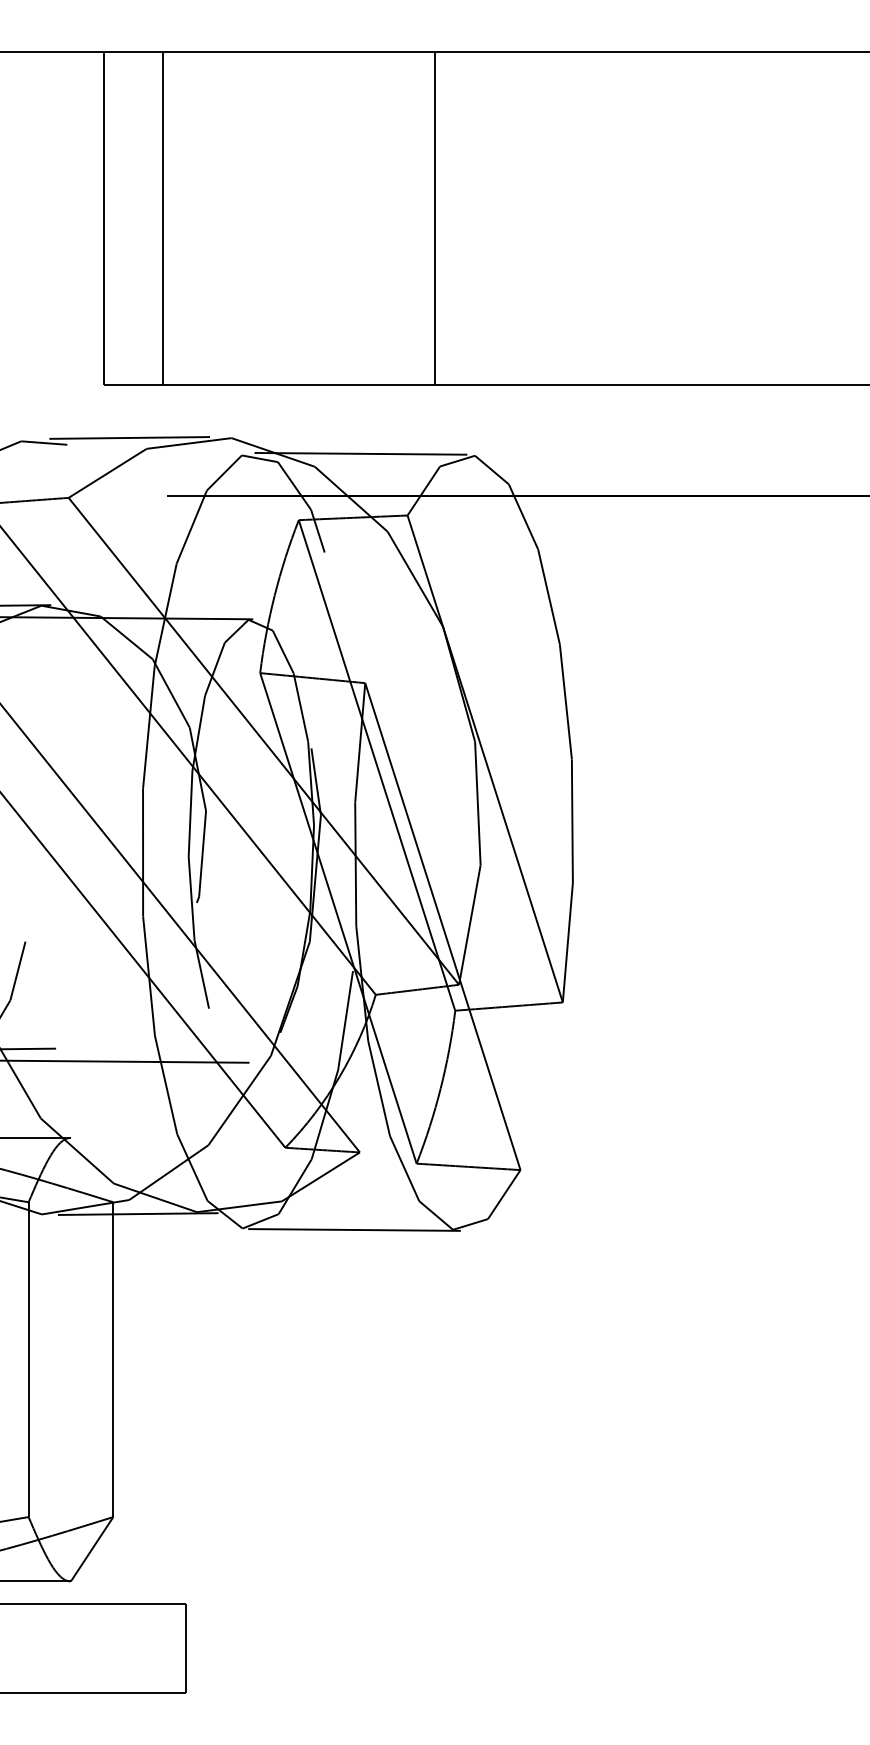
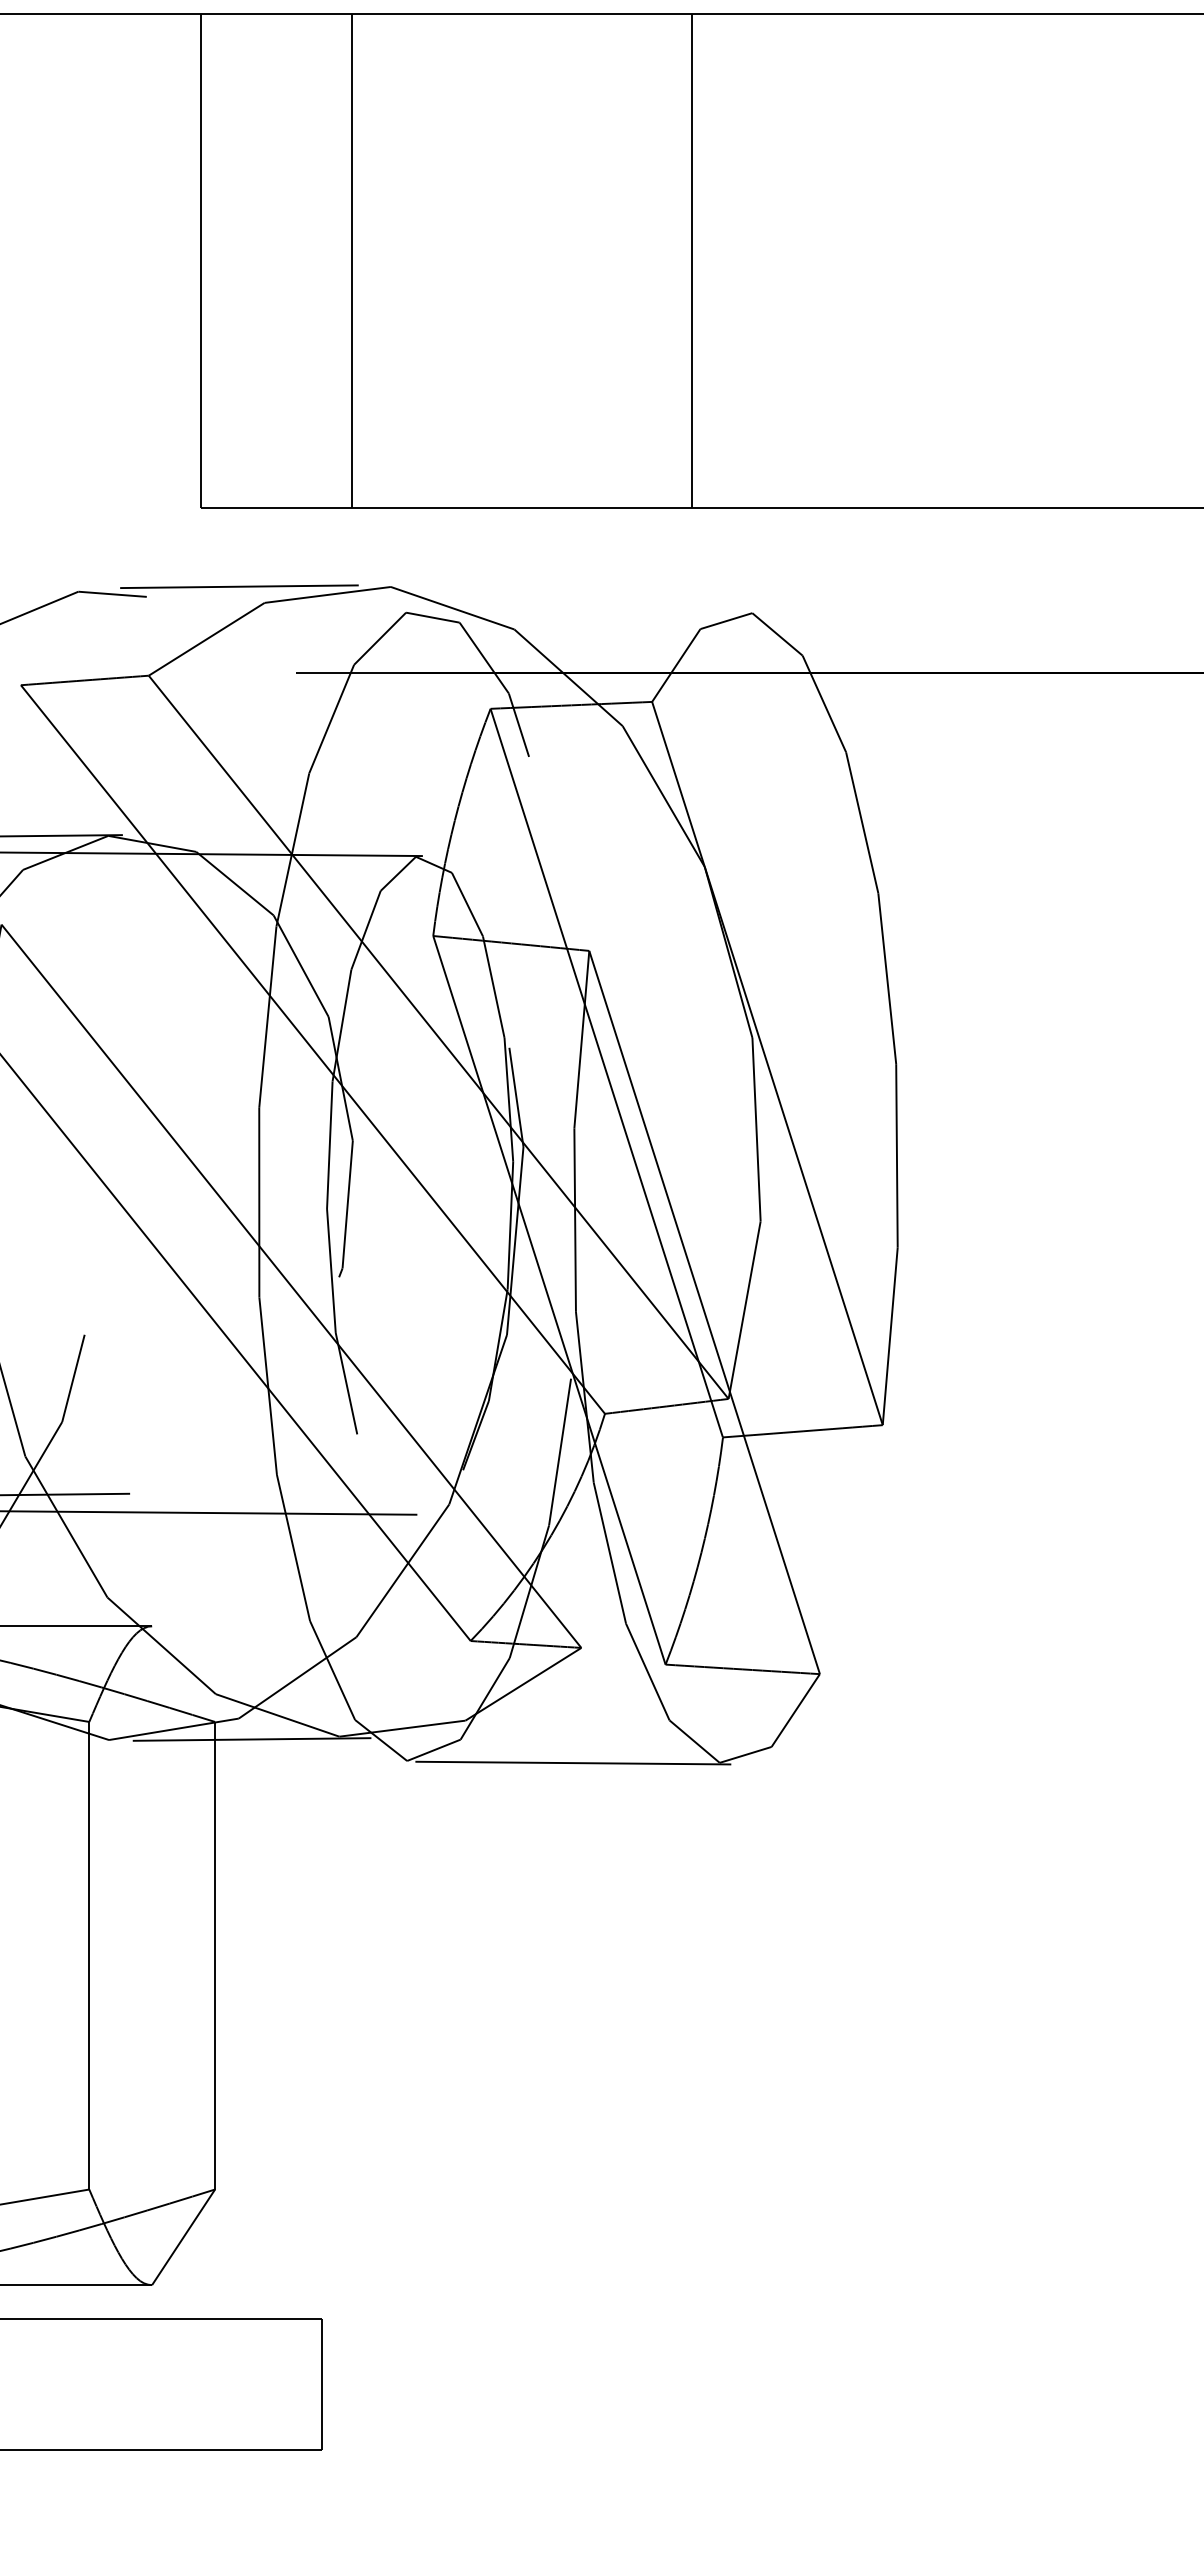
line: (163, 218) -> (352, 260), moved
line: (360, 453) -> (582, 609), removed

